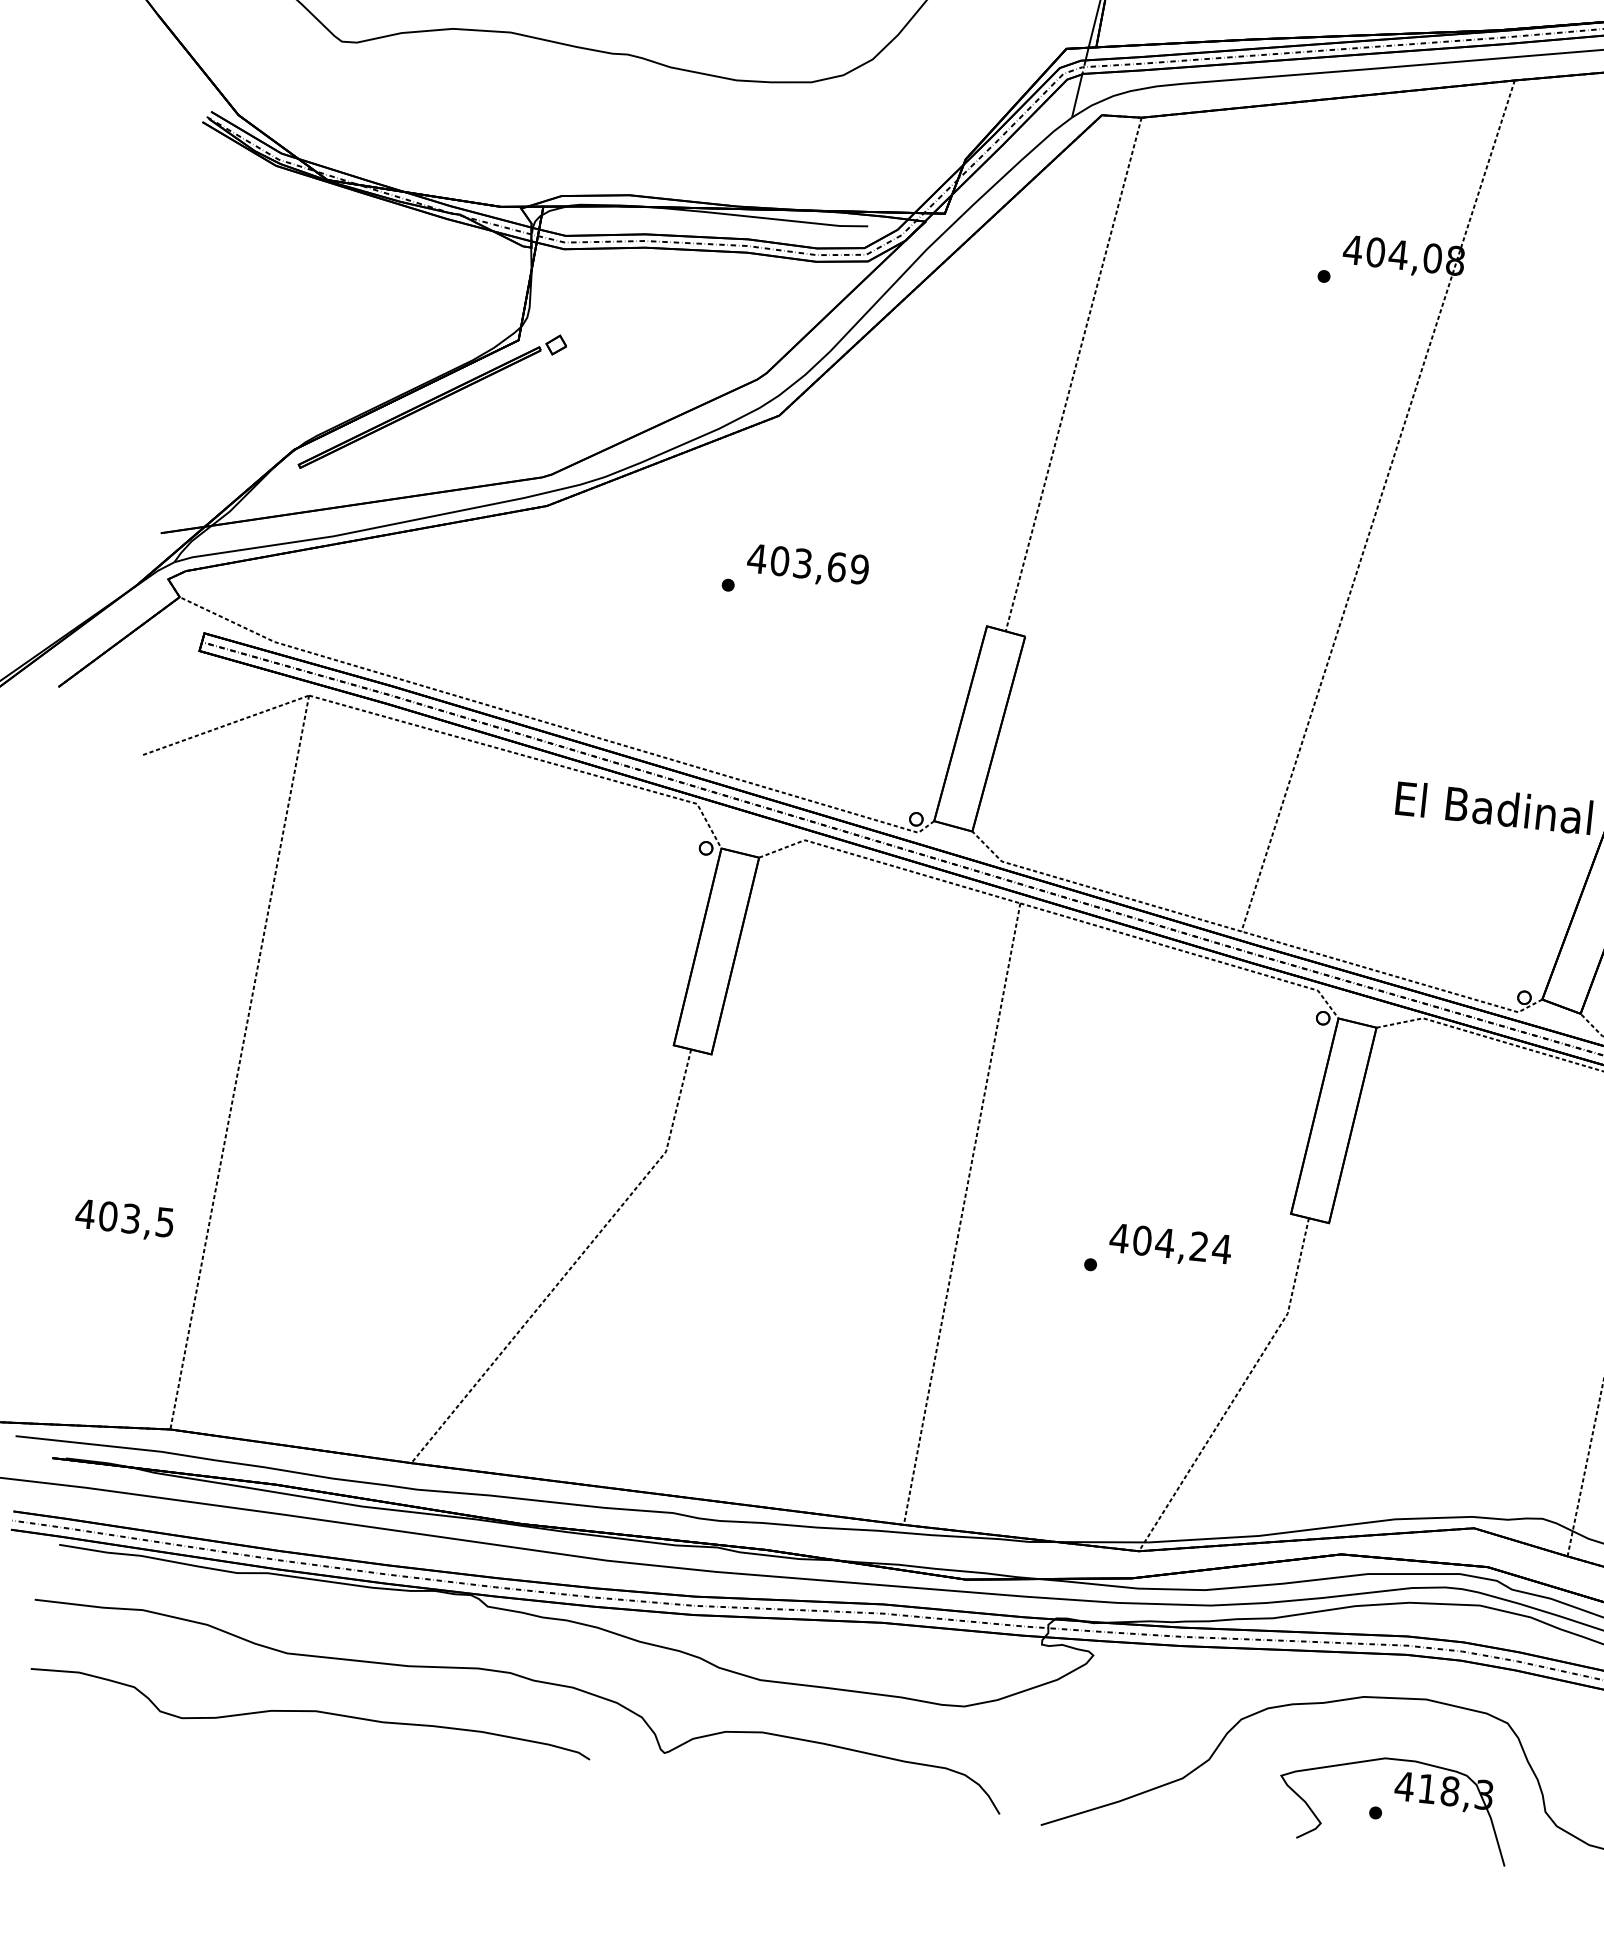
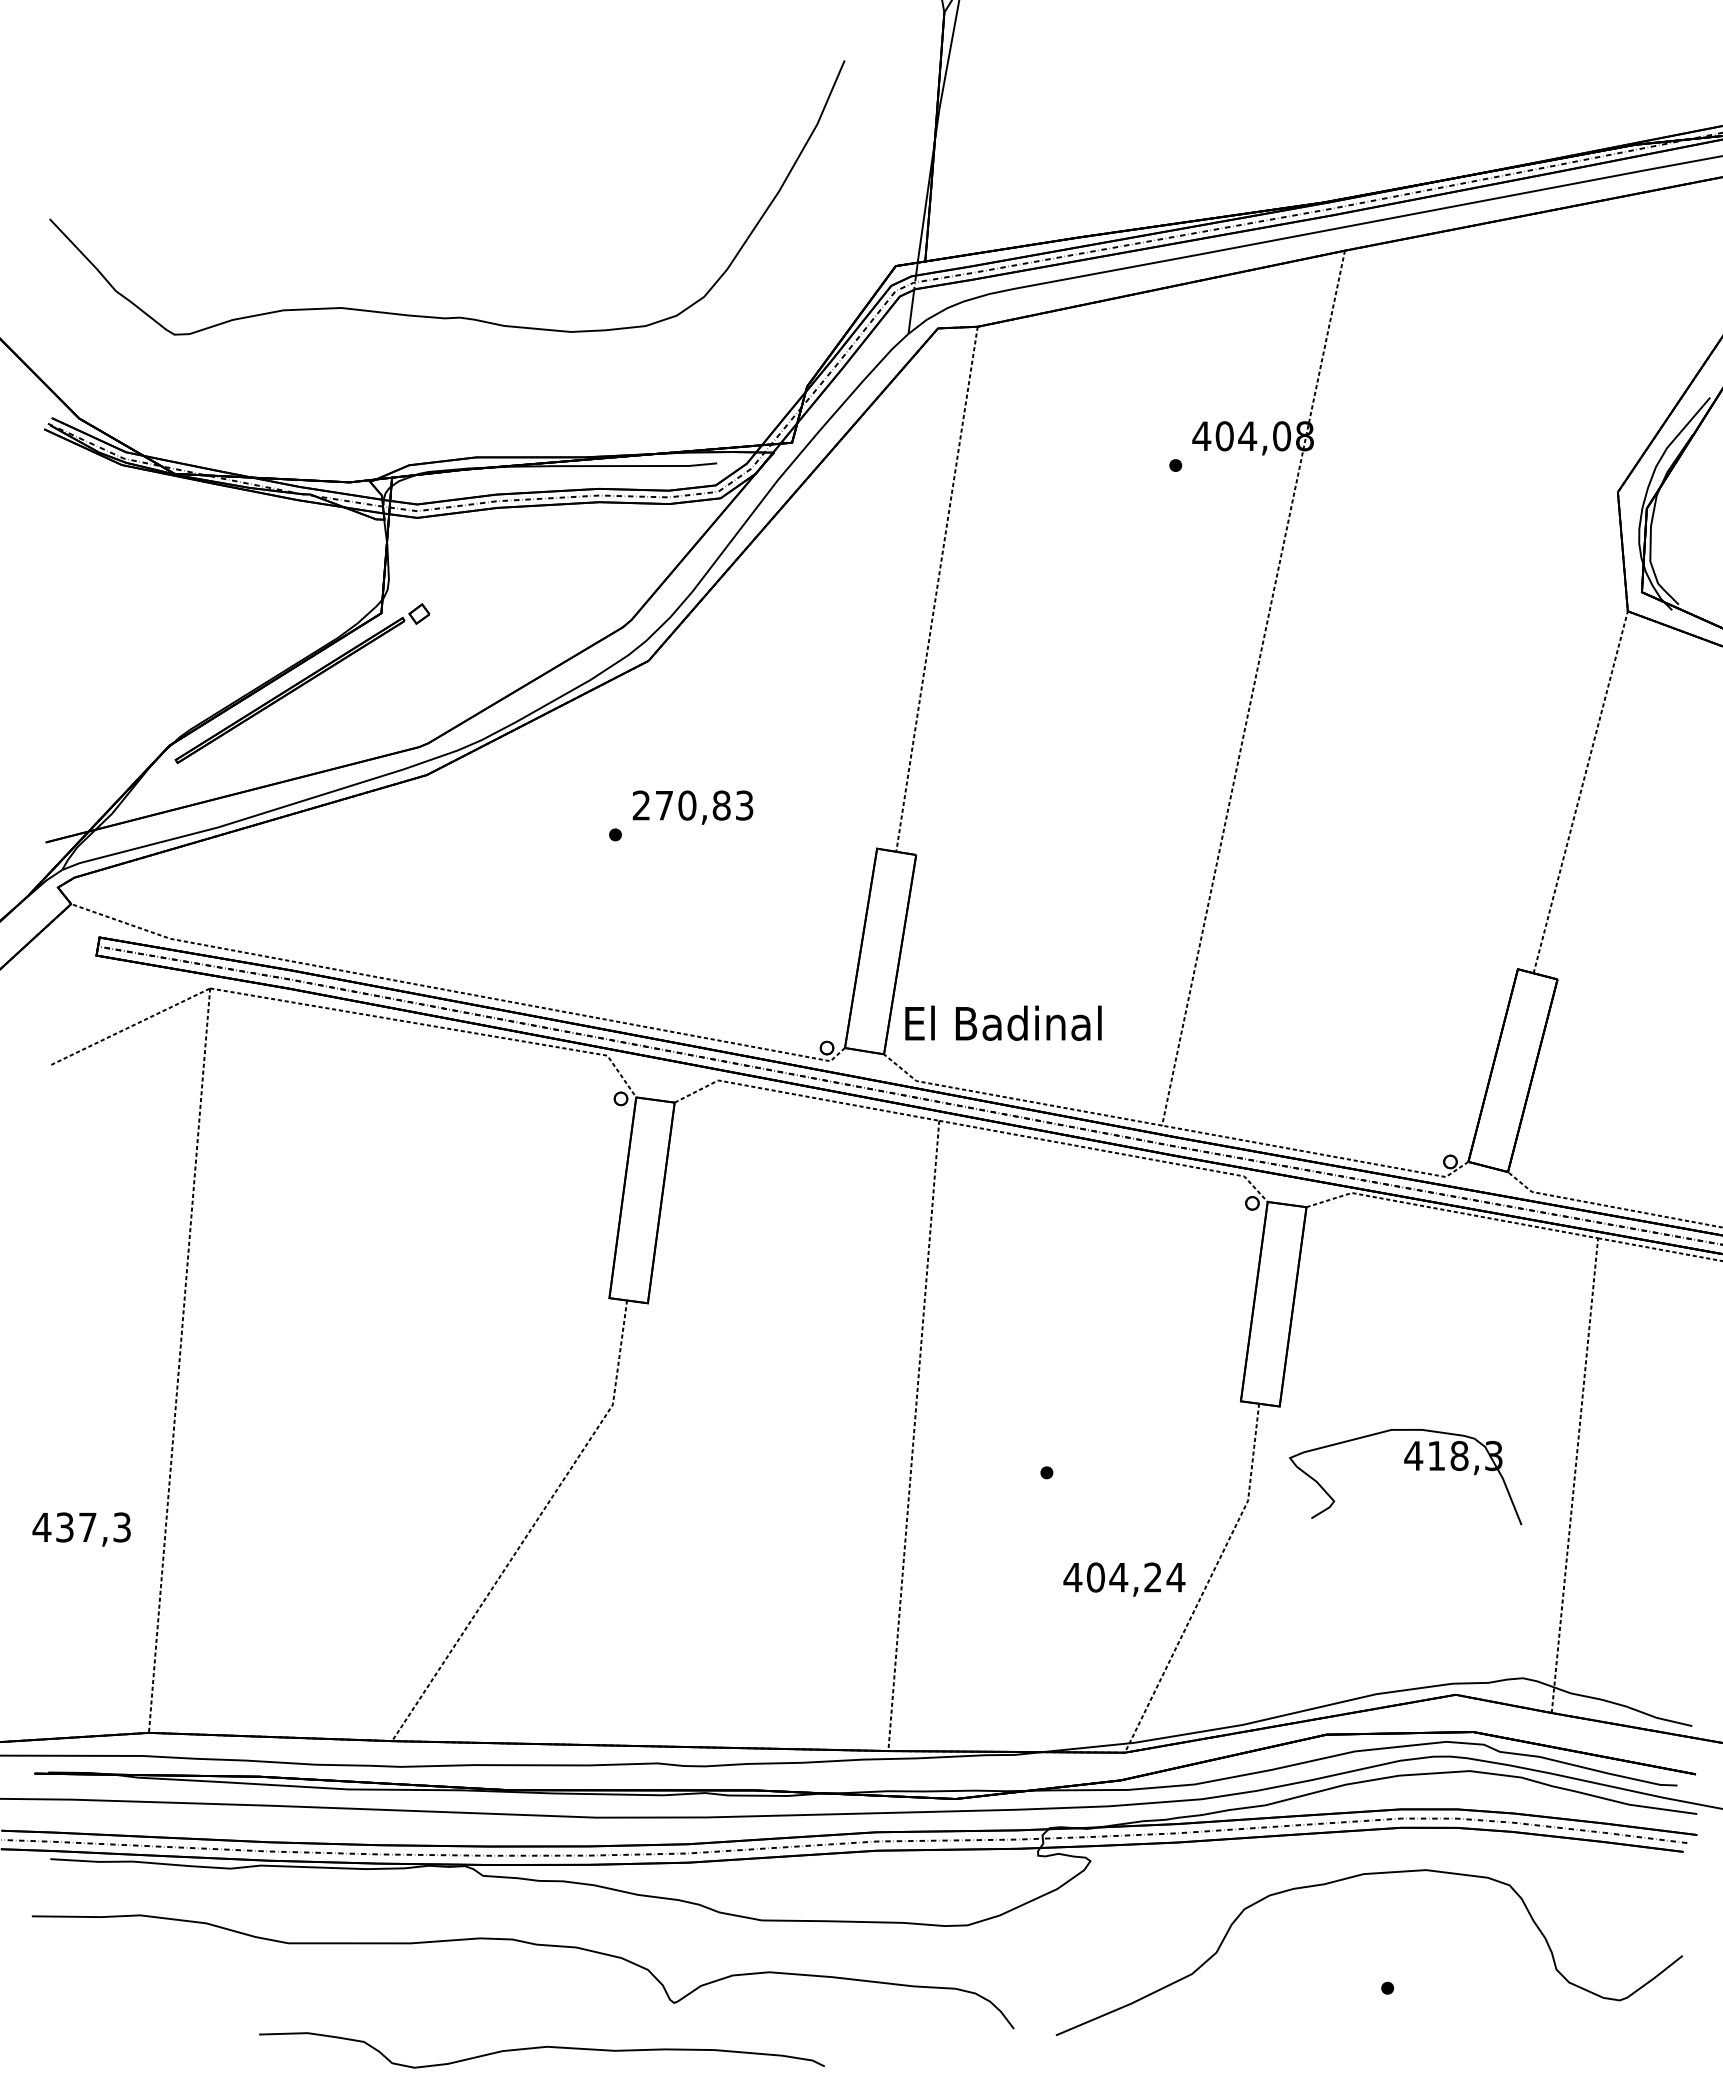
text: (807, 564) -> (692, 805), 403,69 -> 270,83
text: (1494, 807) -> (1003, 1022), moved
text: (136, 1219) -> (93, 1527), 403,5 -> 437,3
text: (1170, 1245) -> (1124, 1579), moved
curve: (310, 1712) -> (541, 2048), moved
part: (1405, 1801) -> (1416, 1470), moved

